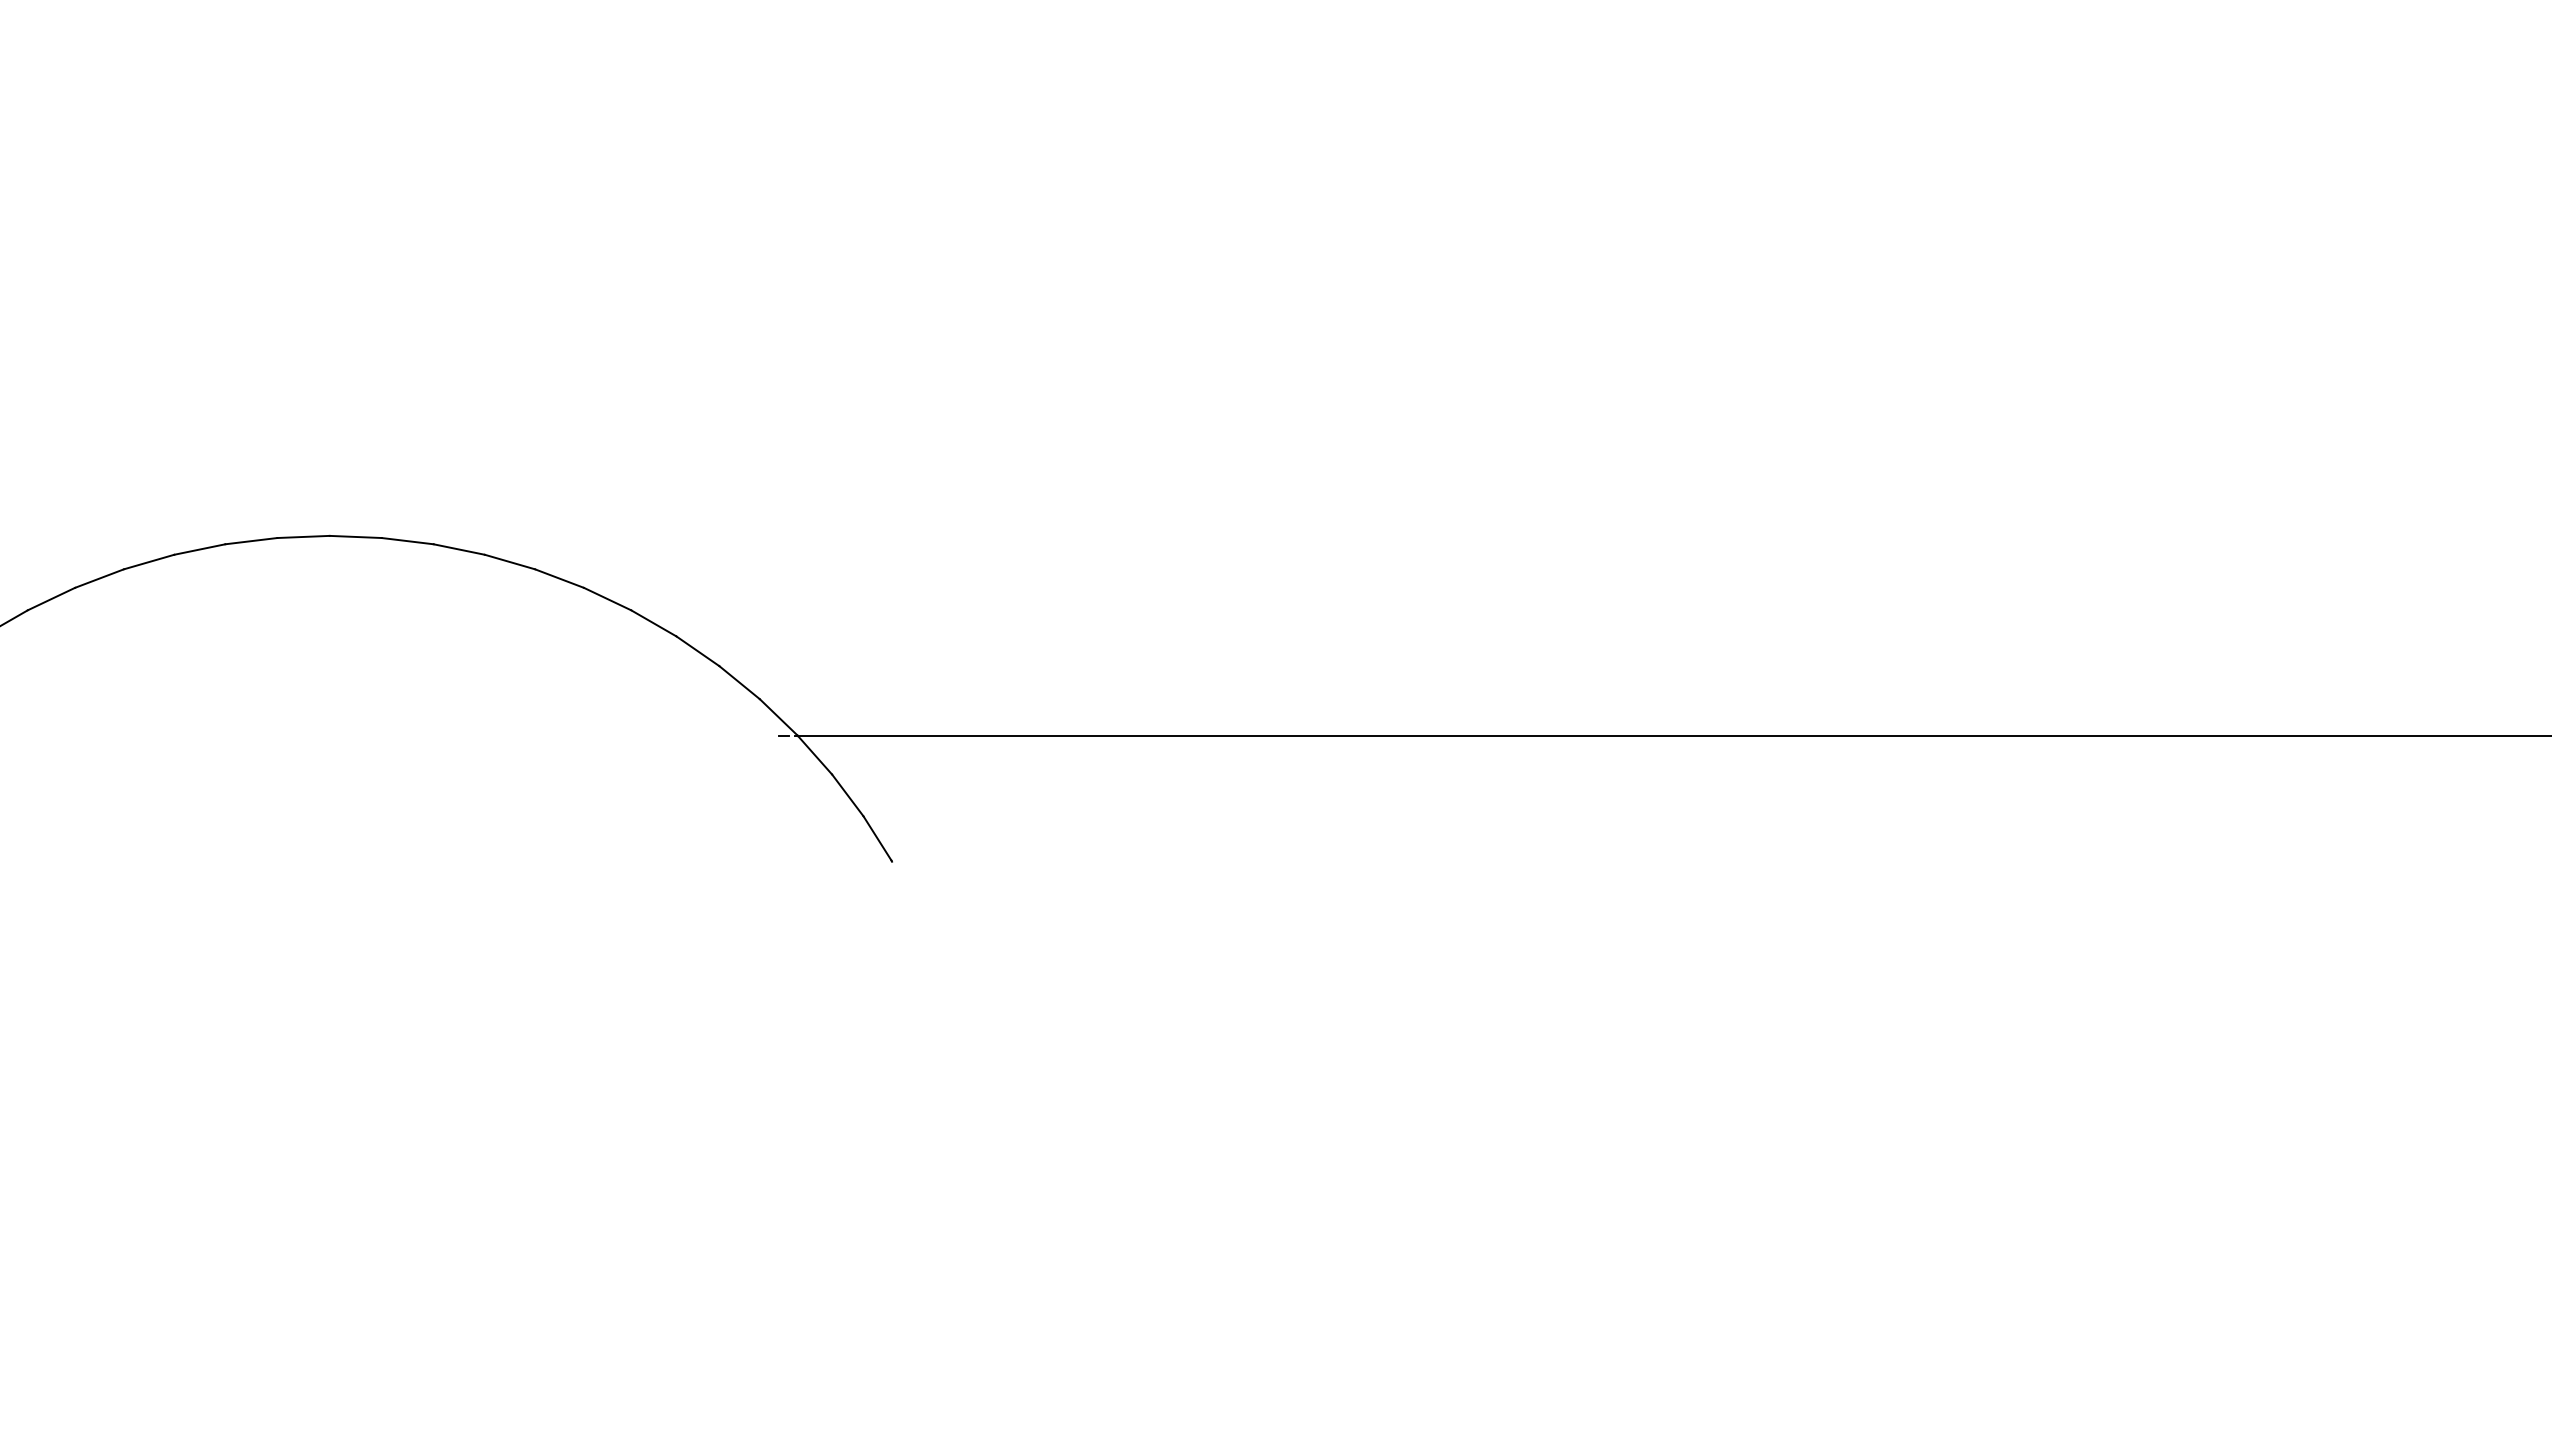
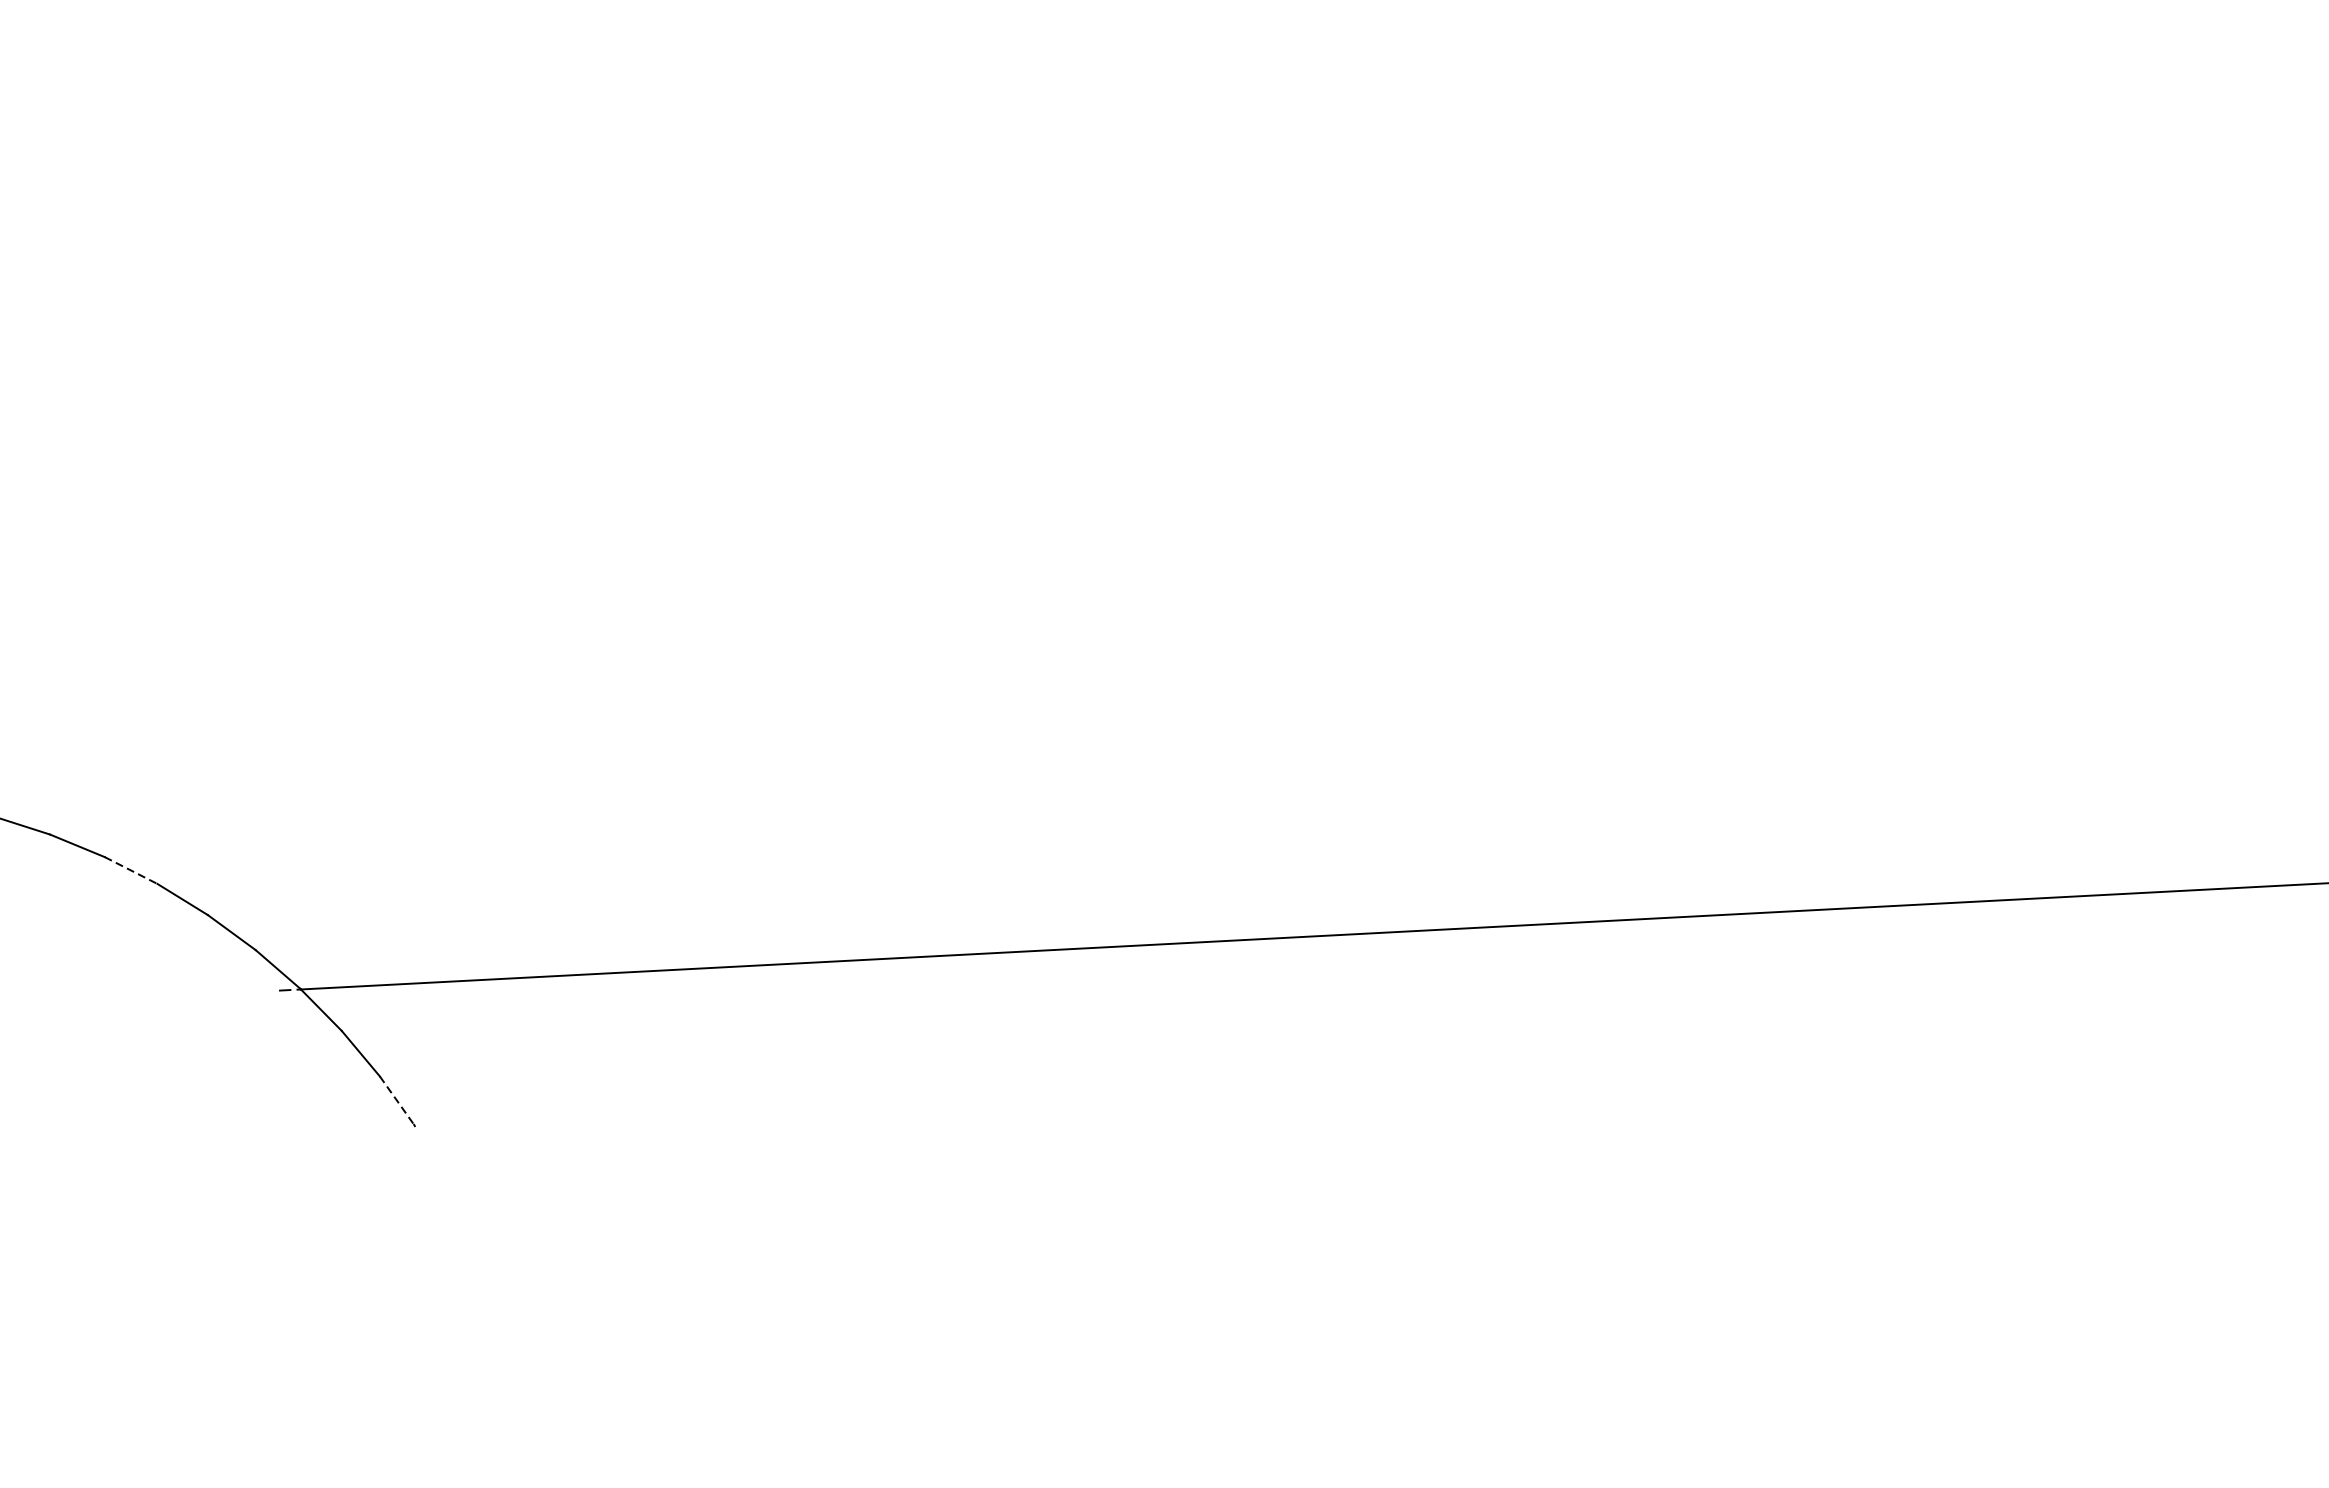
line: (654, 623) -> (131, 870), solid -> dashed
line: (877, 838) -> (397, 1100), solid -> dashed

